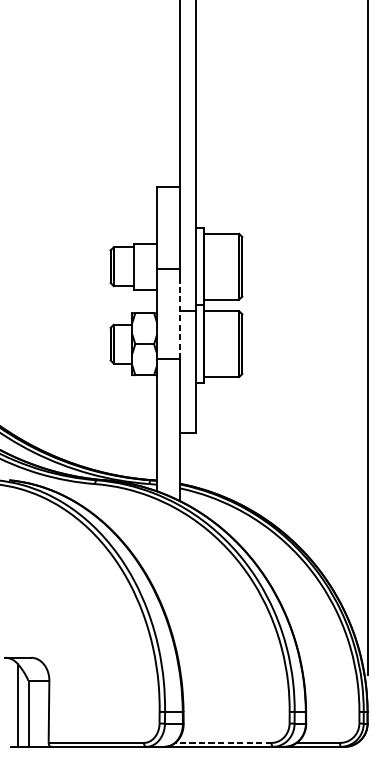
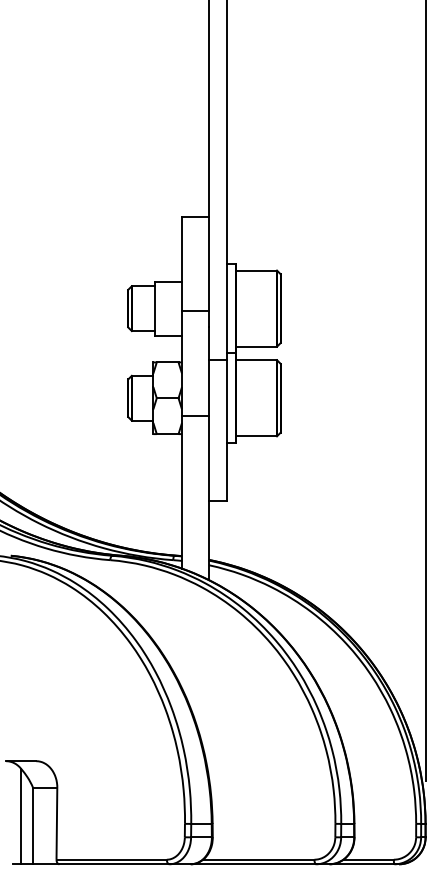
line: (179, 320) -> (208, 370), dashed -> solid
line: (223, 742) -> (258, 859), dashed -> solid

